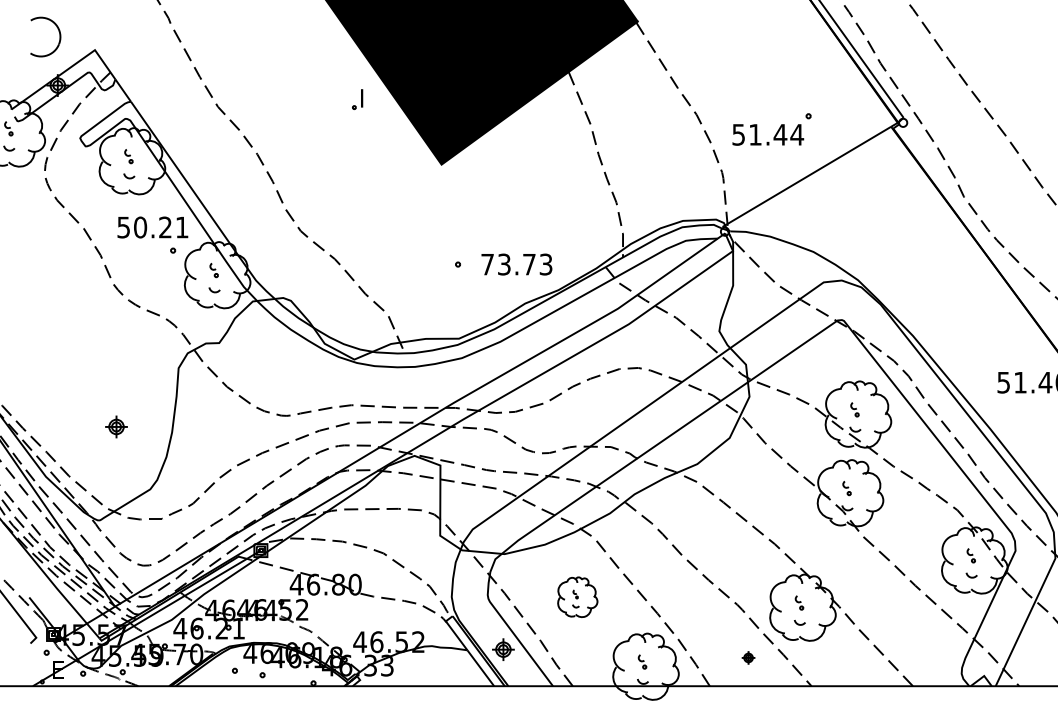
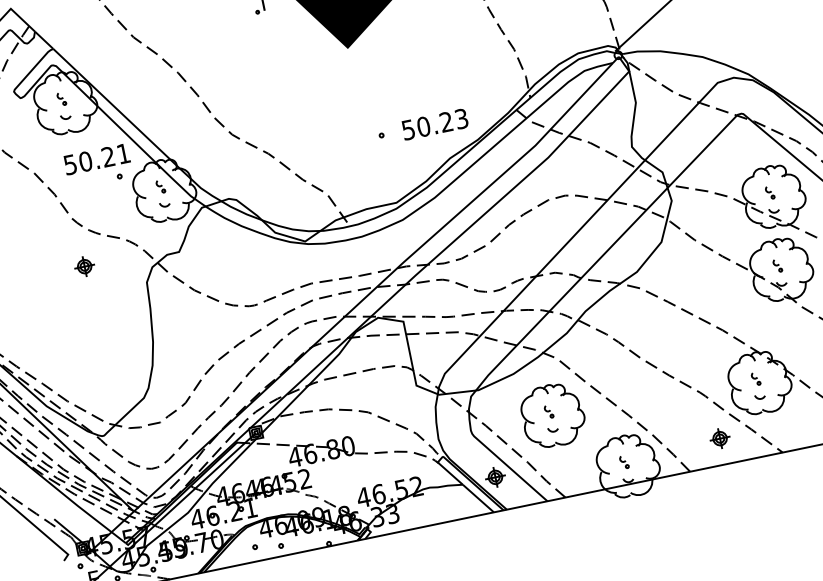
text: (508, 264) -> (427, 125), 73.73 -> 50.23
part: (116, 426) -> (84, 266), moved
part: (577, 597) -> (553, 415), size x1.67
part: (748, 657) -> (719, 438), size x1.67

